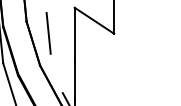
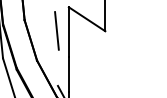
line: (48, 32) -> (56, 30), moved

